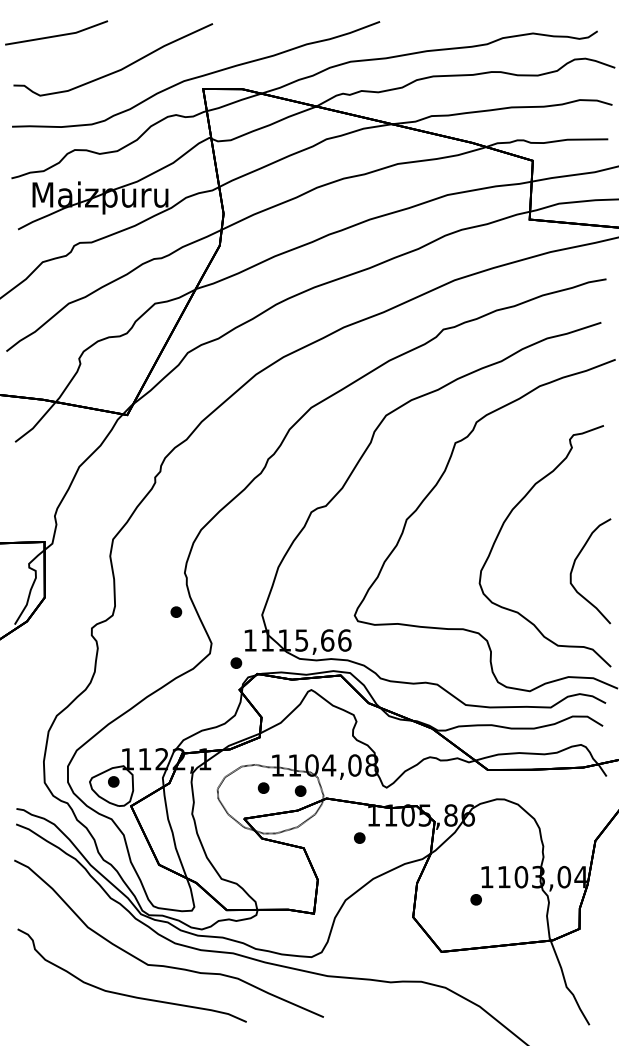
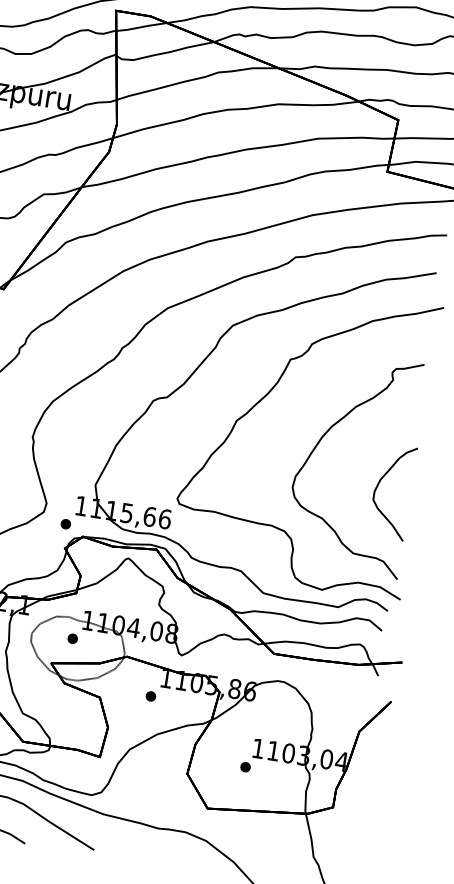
part: (176, 611) -> (20, 470), removed
part: (300, 790) -> (105, 645), removed

